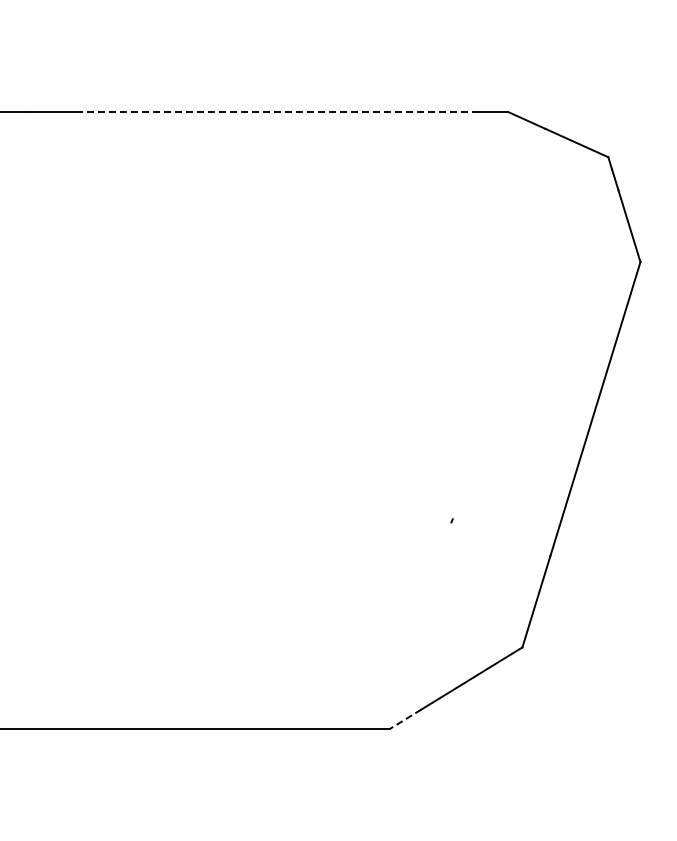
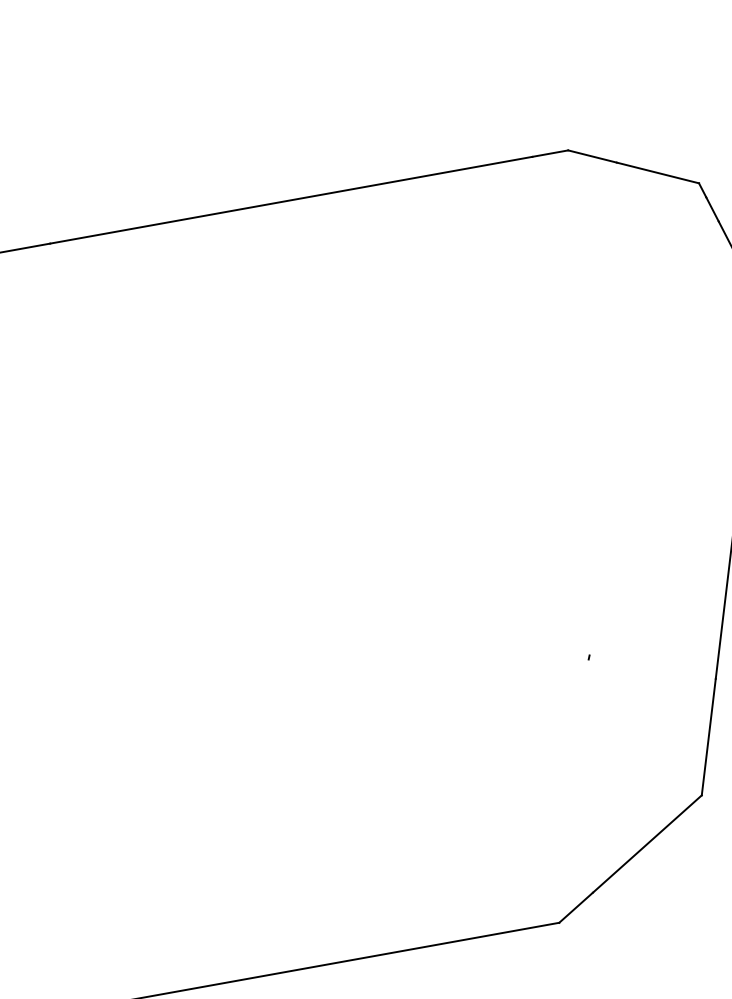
line: (279, 112) -> (291, 200), dashed -> solid
line: (405, 719) -> (575, 908), dashed -> solid

